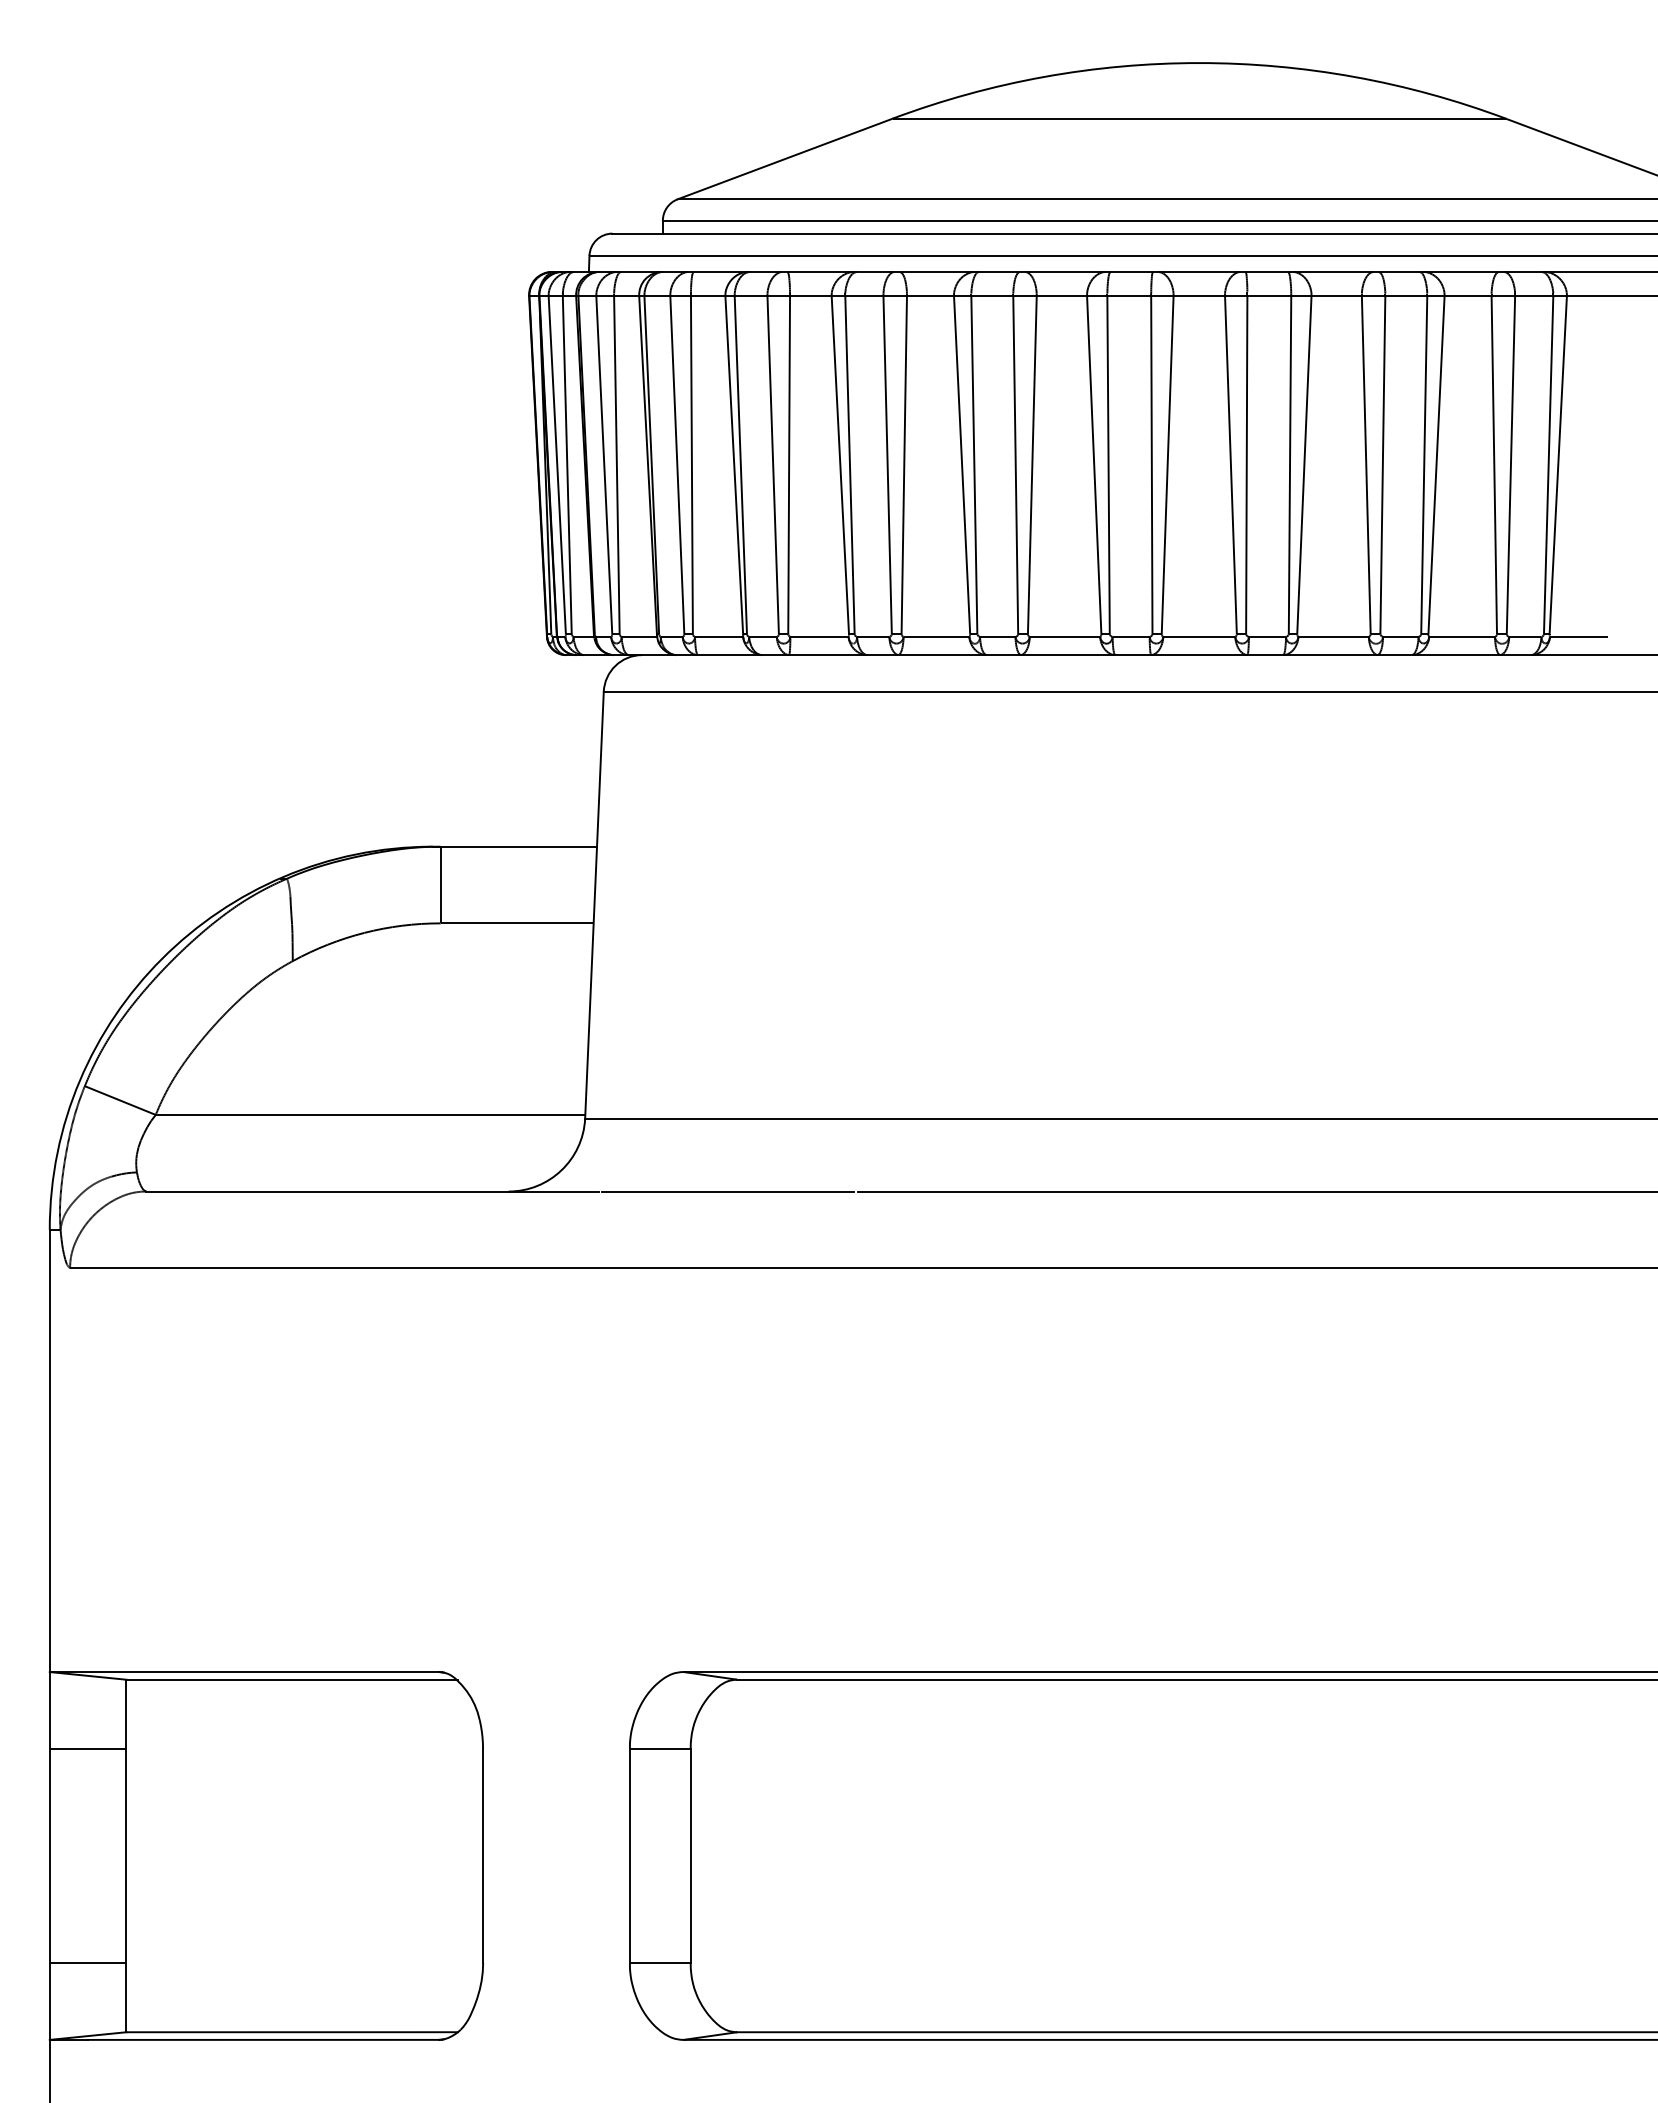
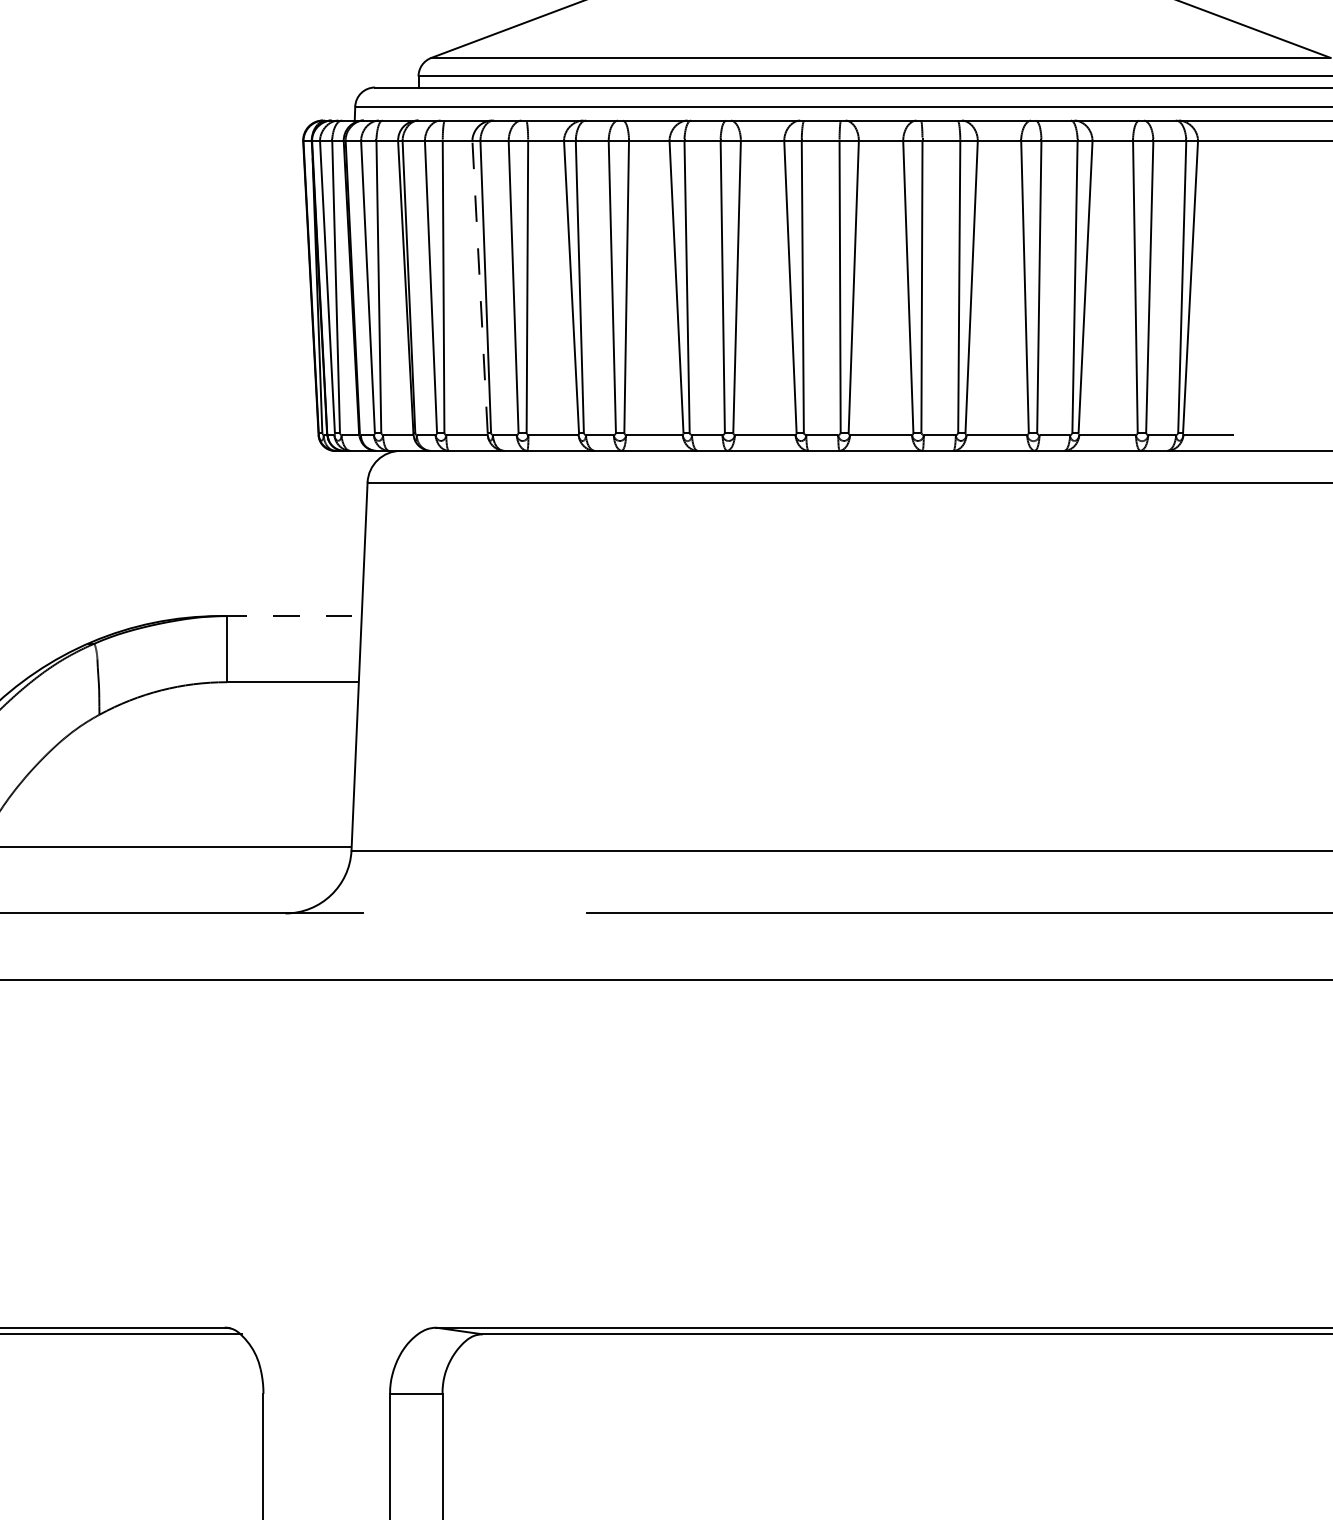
line: (734, 464) -> (480, 286), solid -> dashed
line: (515, 846) -> (291, 615), solid -> dashed
line: (727, 1191) -> (474, 913), removed

